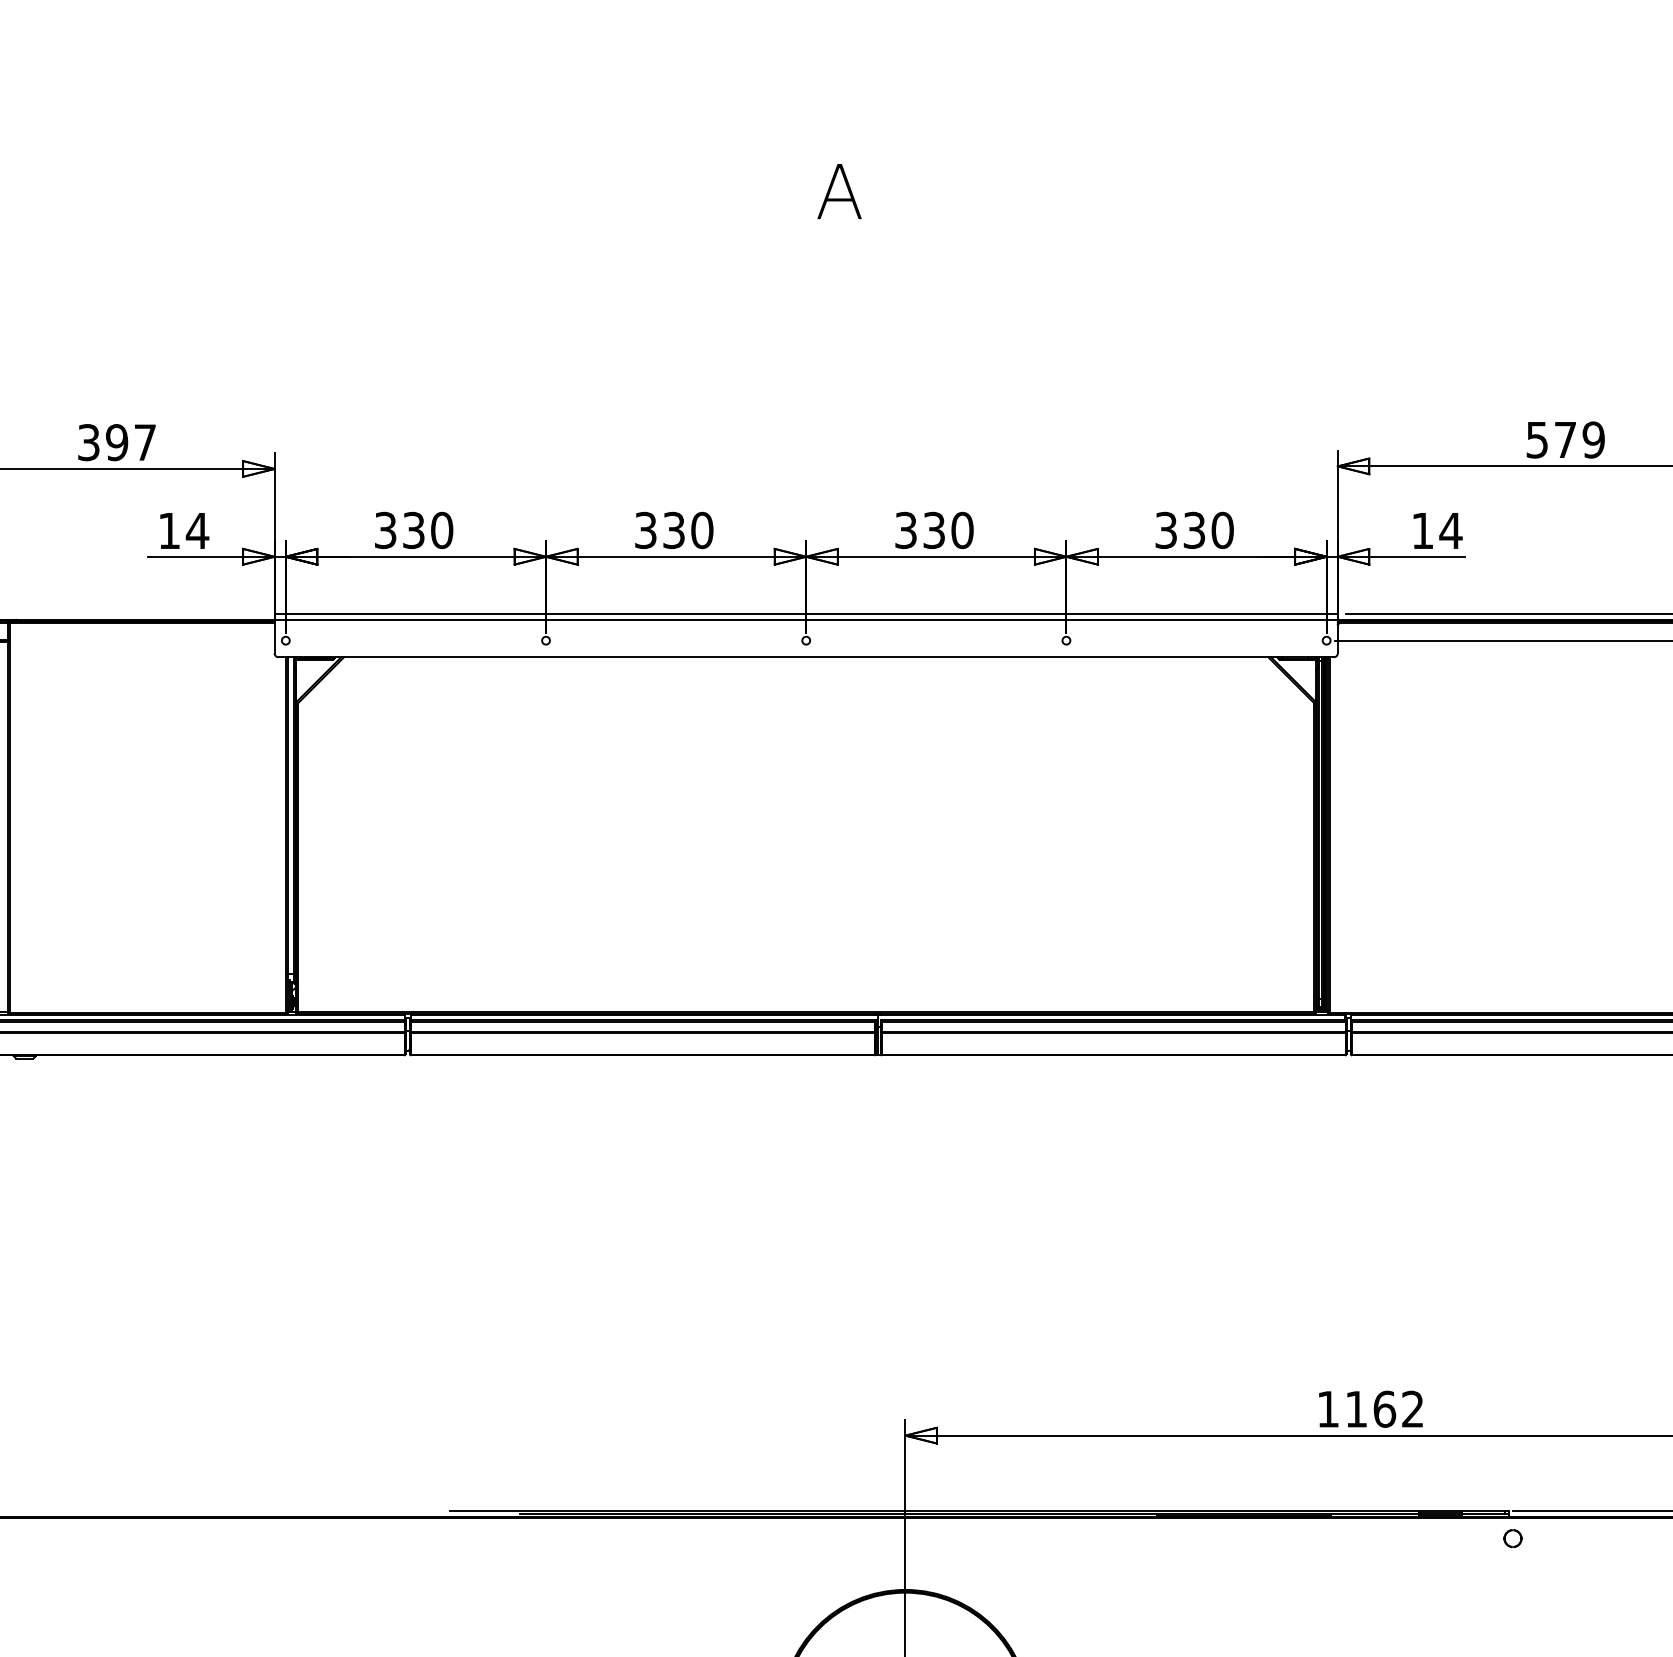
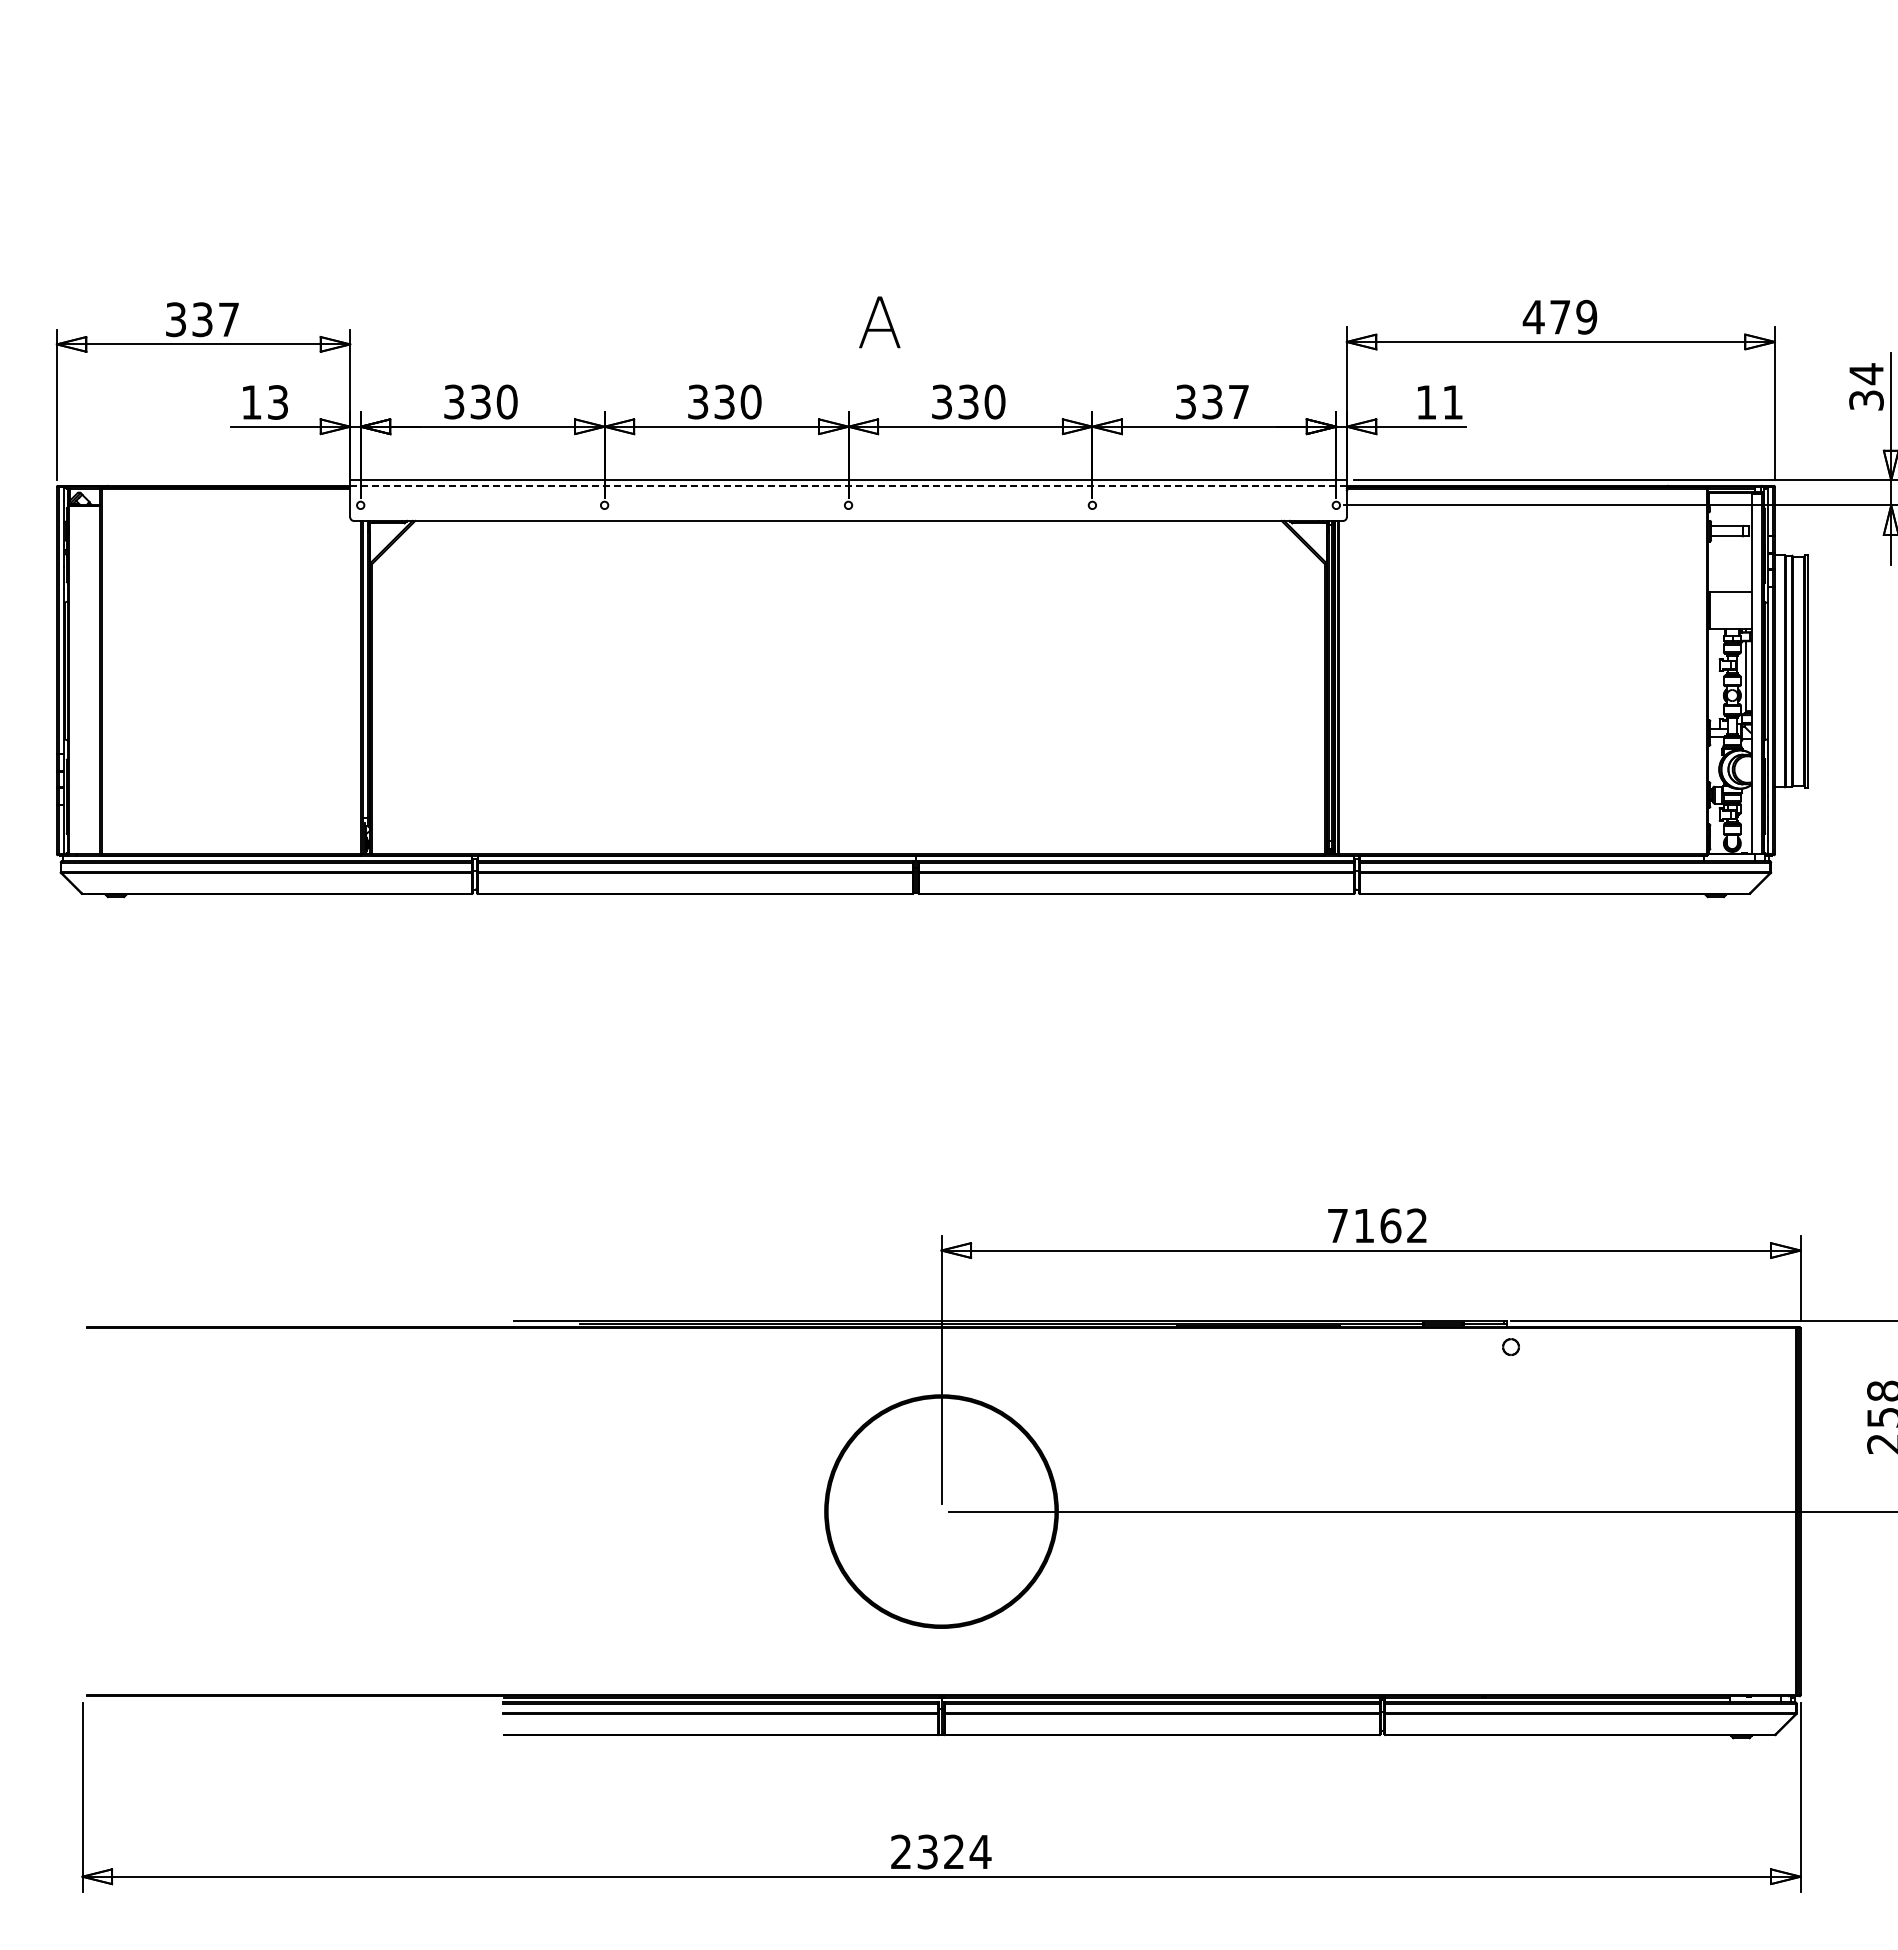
text: (839, 191) -> (879, 322), moved
text: (1536, 440) -> (1533, 317), 579 -> 479
text: (117, 442) -> (202, 319), 397 -> 337
text: (1222, 529) -> (1238, 401), 330 -> 337
text: (197, 530) -> (277, 402), 14 -> 13
text: (1450, 530) -> (1452, 402), 14 -> 11
line: (806, 620) -> (848, 486), solid -> dashed
text: (1327, 1408) -> (1337, 1225), 1162 -> 7162

